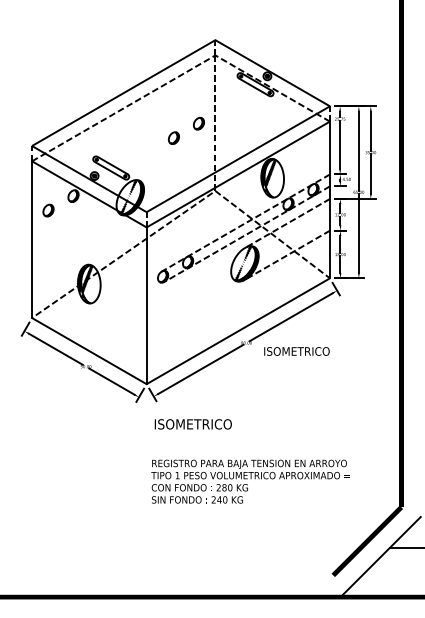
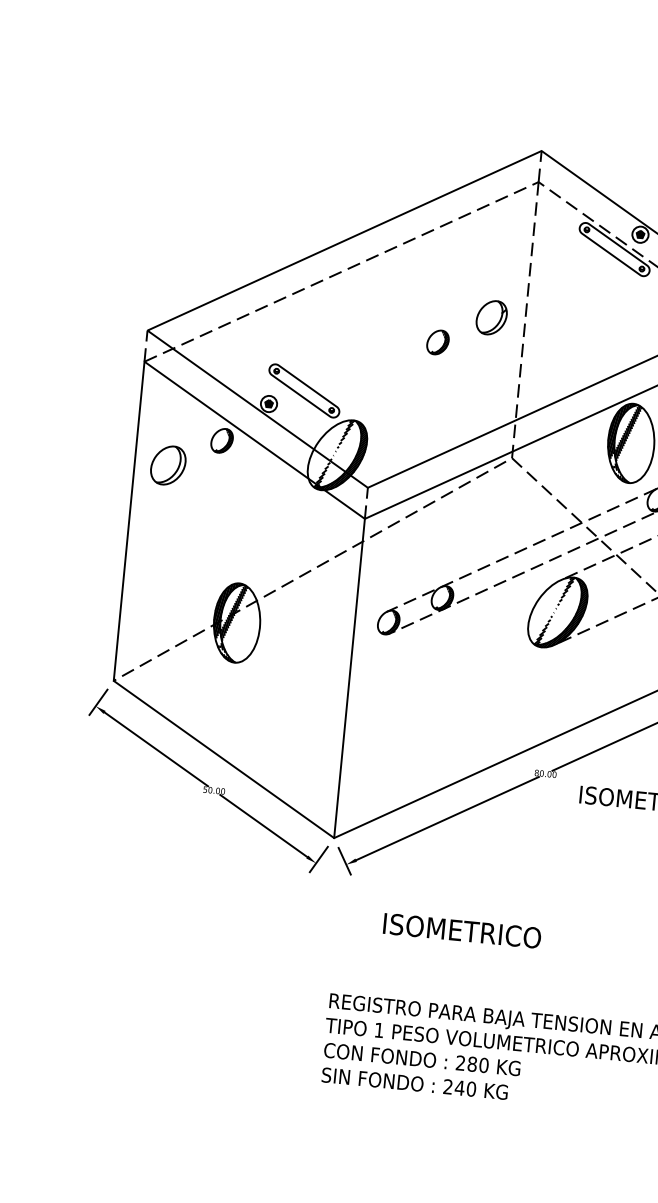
part: (198, 123) -> (490, 317), size x1.4
part: (48, 210) -> (168, 465), size x1.6
text: (192, 424) -> (460, 931), moved

